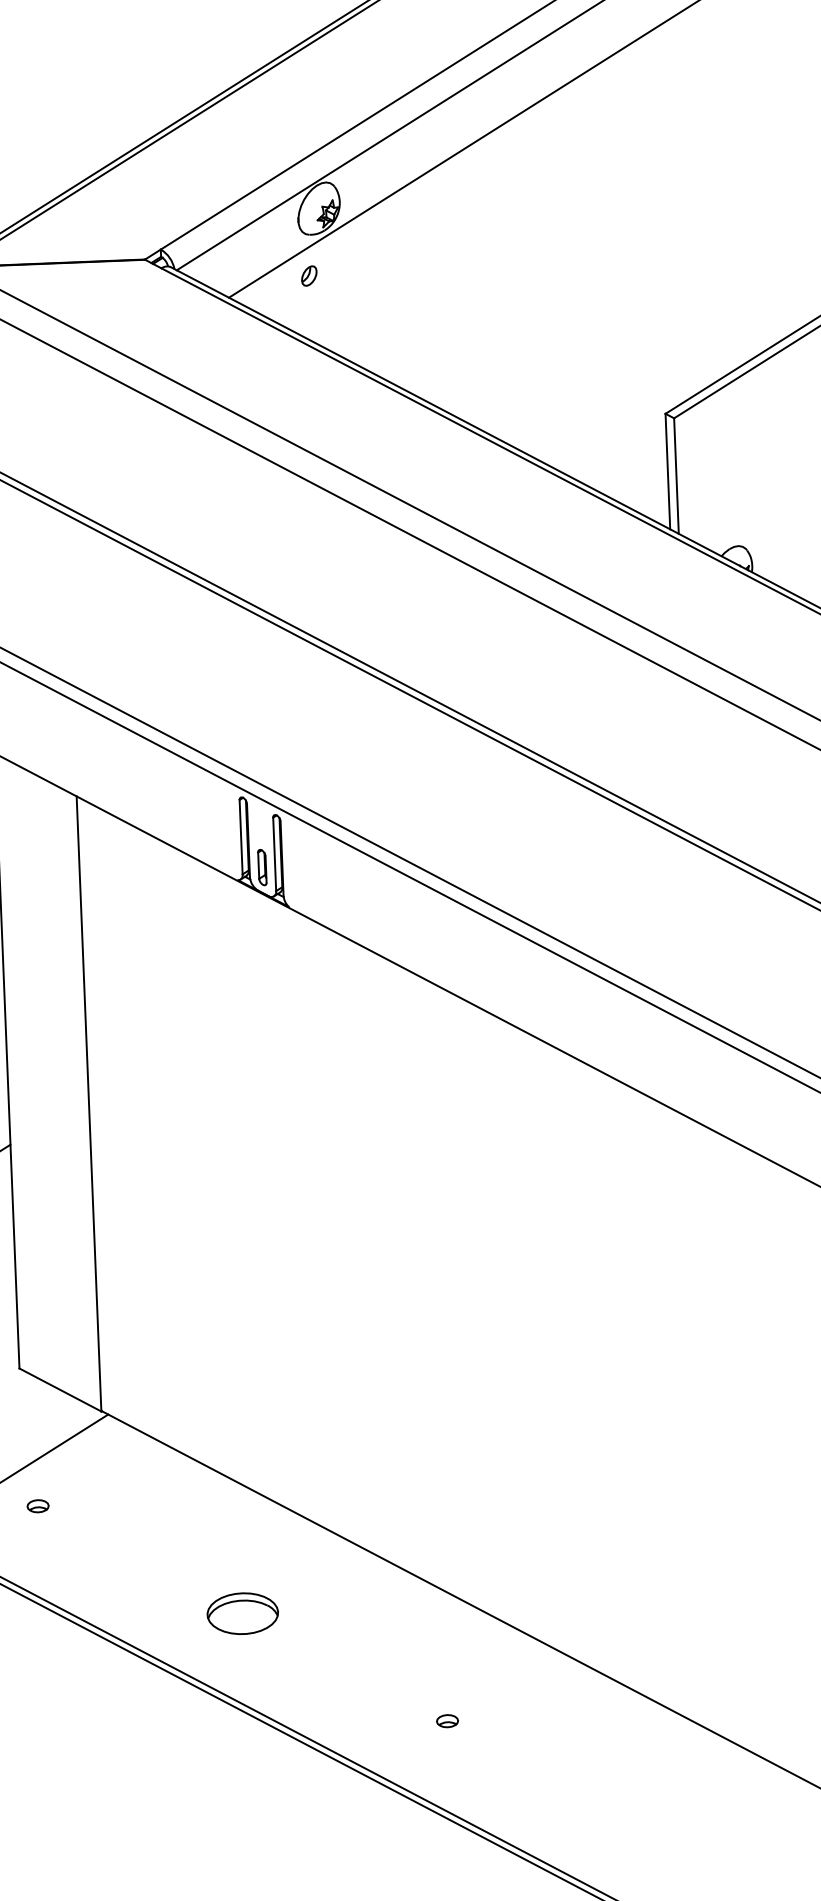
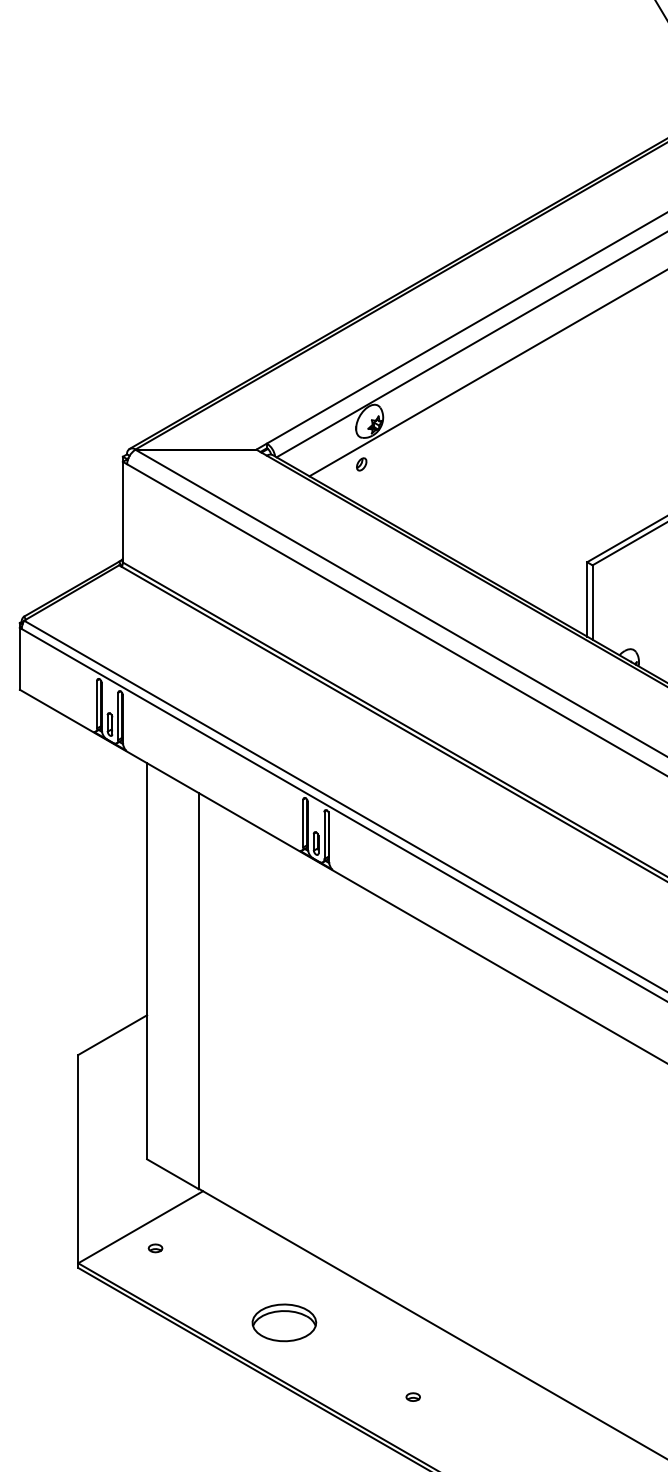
part: (242, 1613) -> (284, 1322), size x1.4

